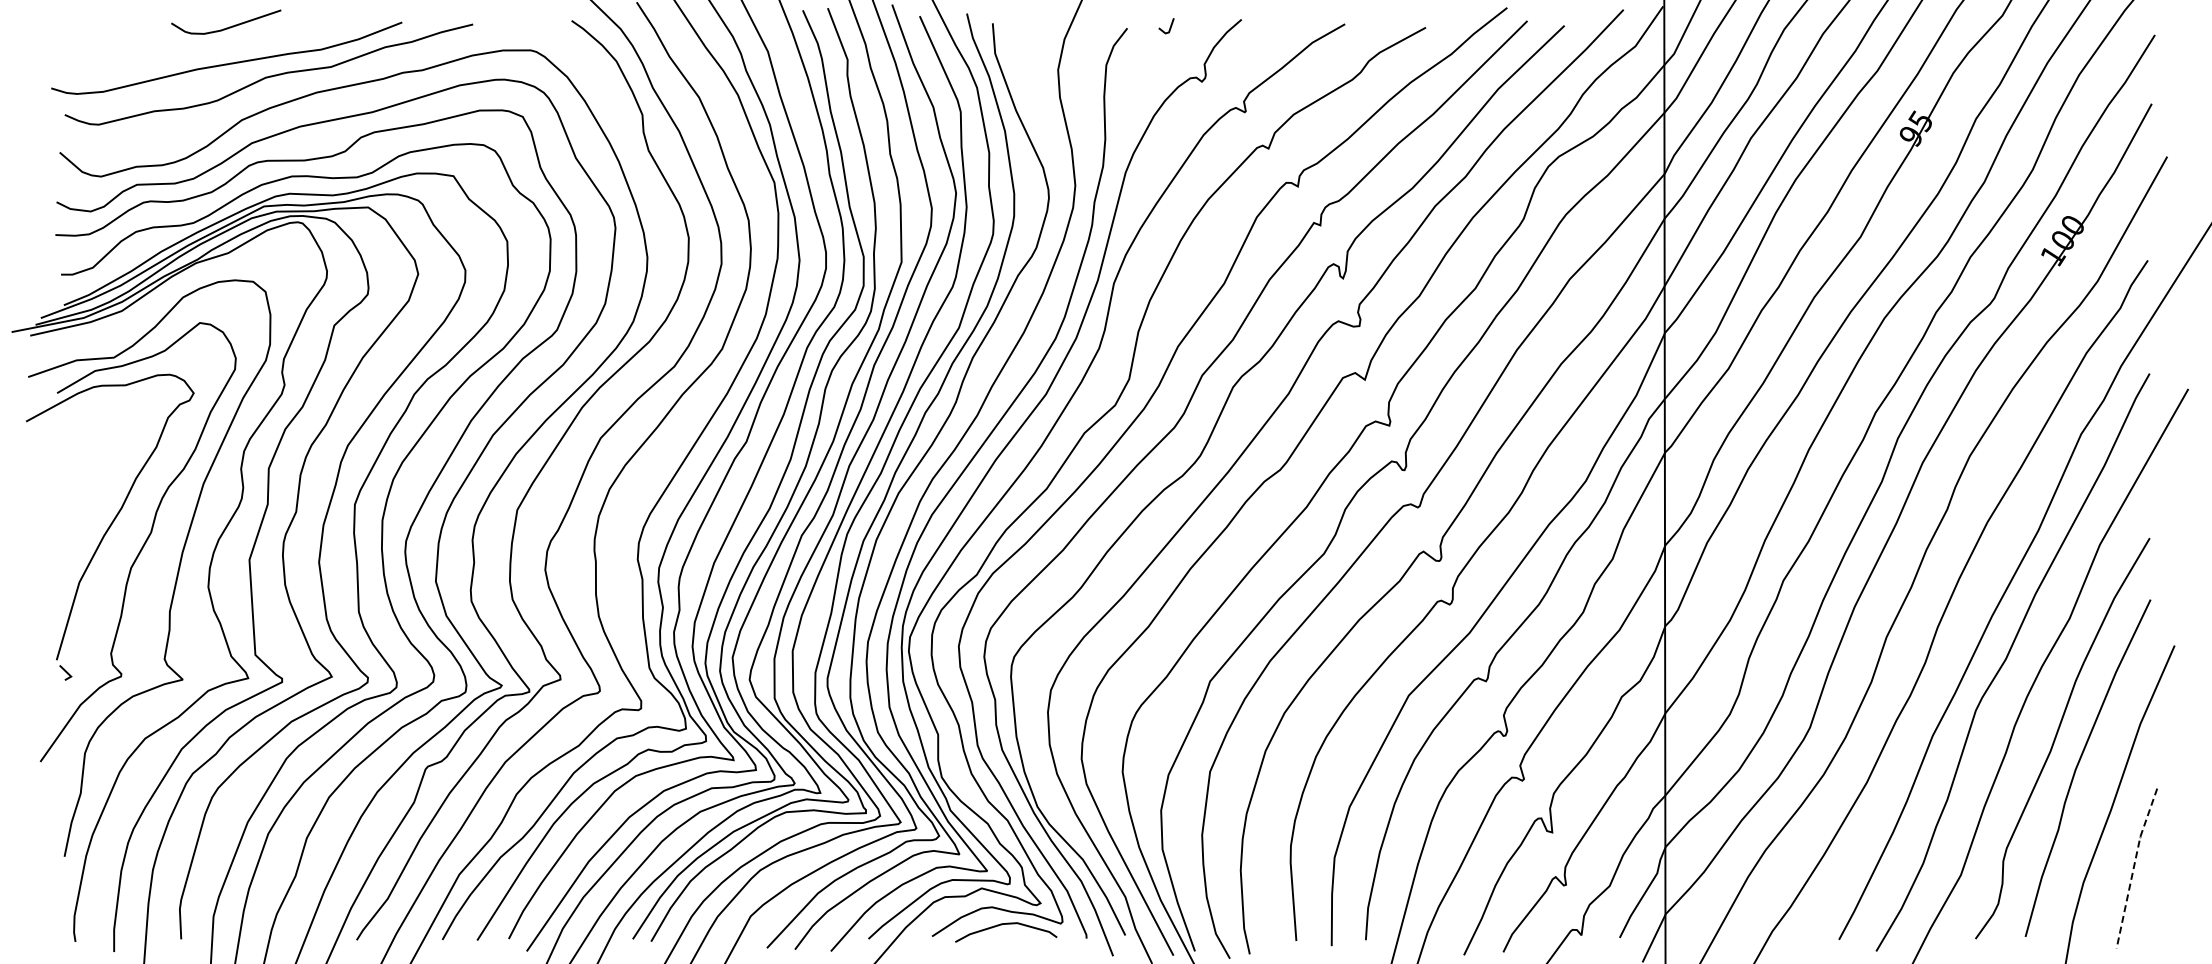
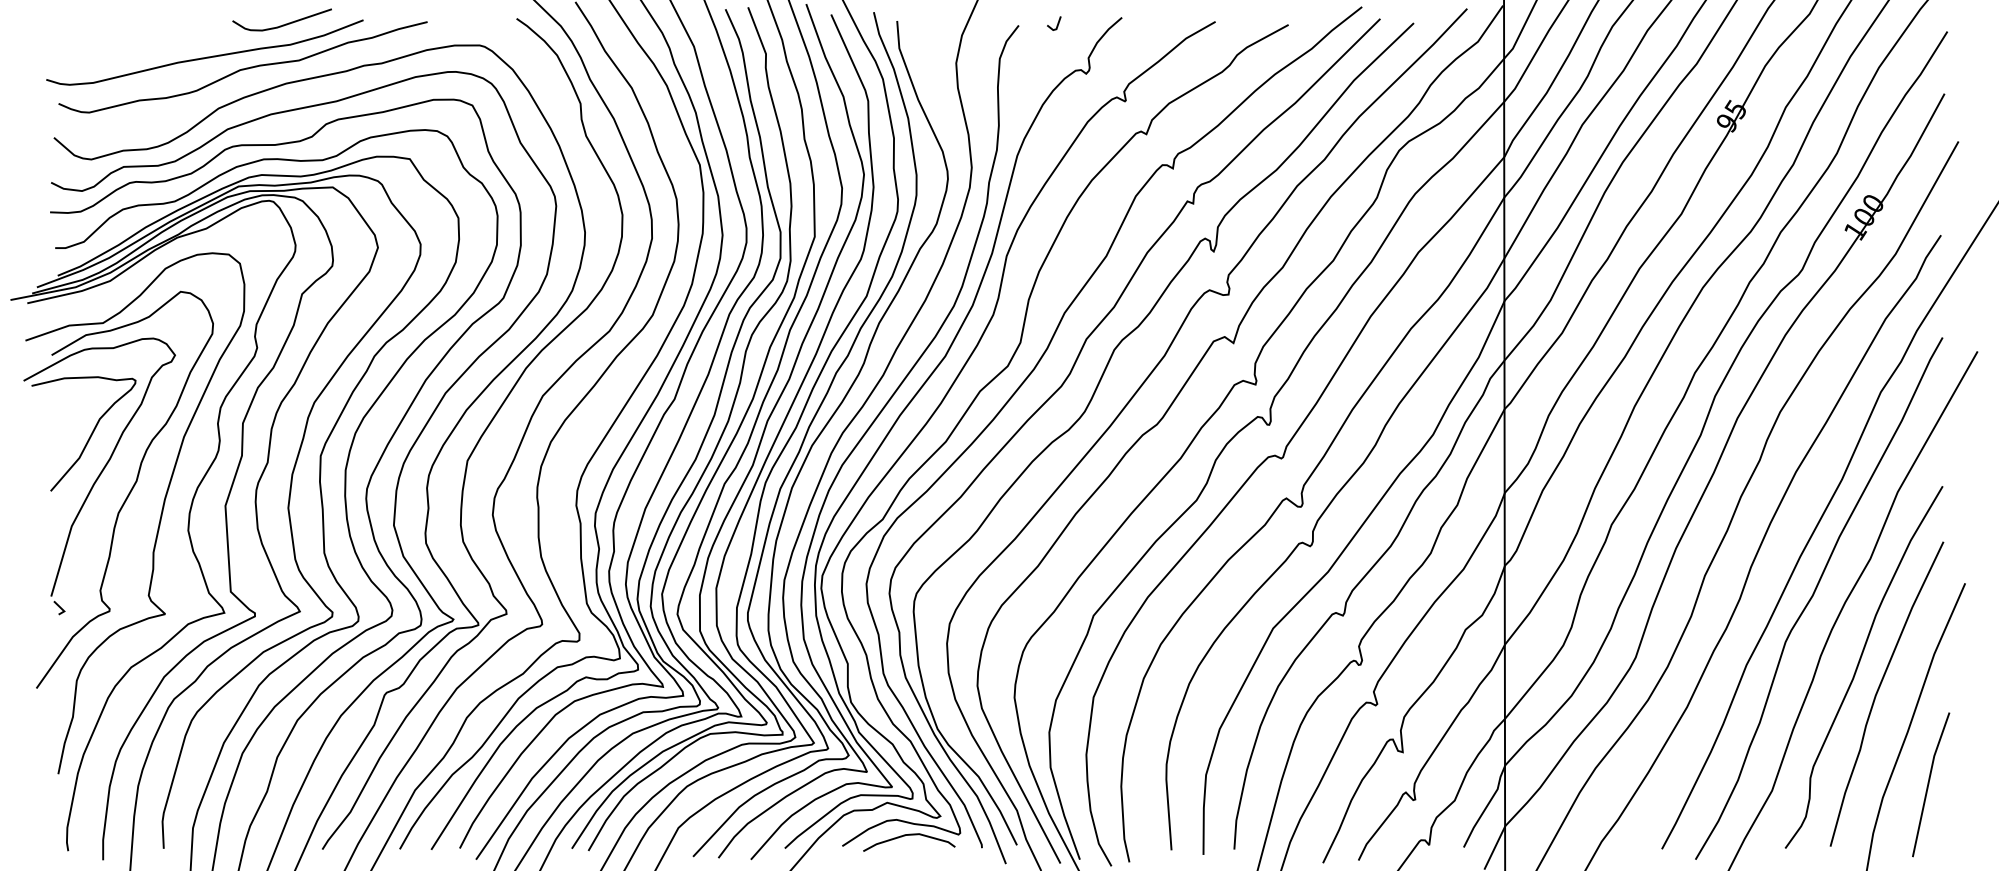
curve: (229, 26) -> (285, 23), moved
curve: (99, 482) -> (89, 435), added
line: (2133, 867) -> (1928, 783), dashed -> solid

